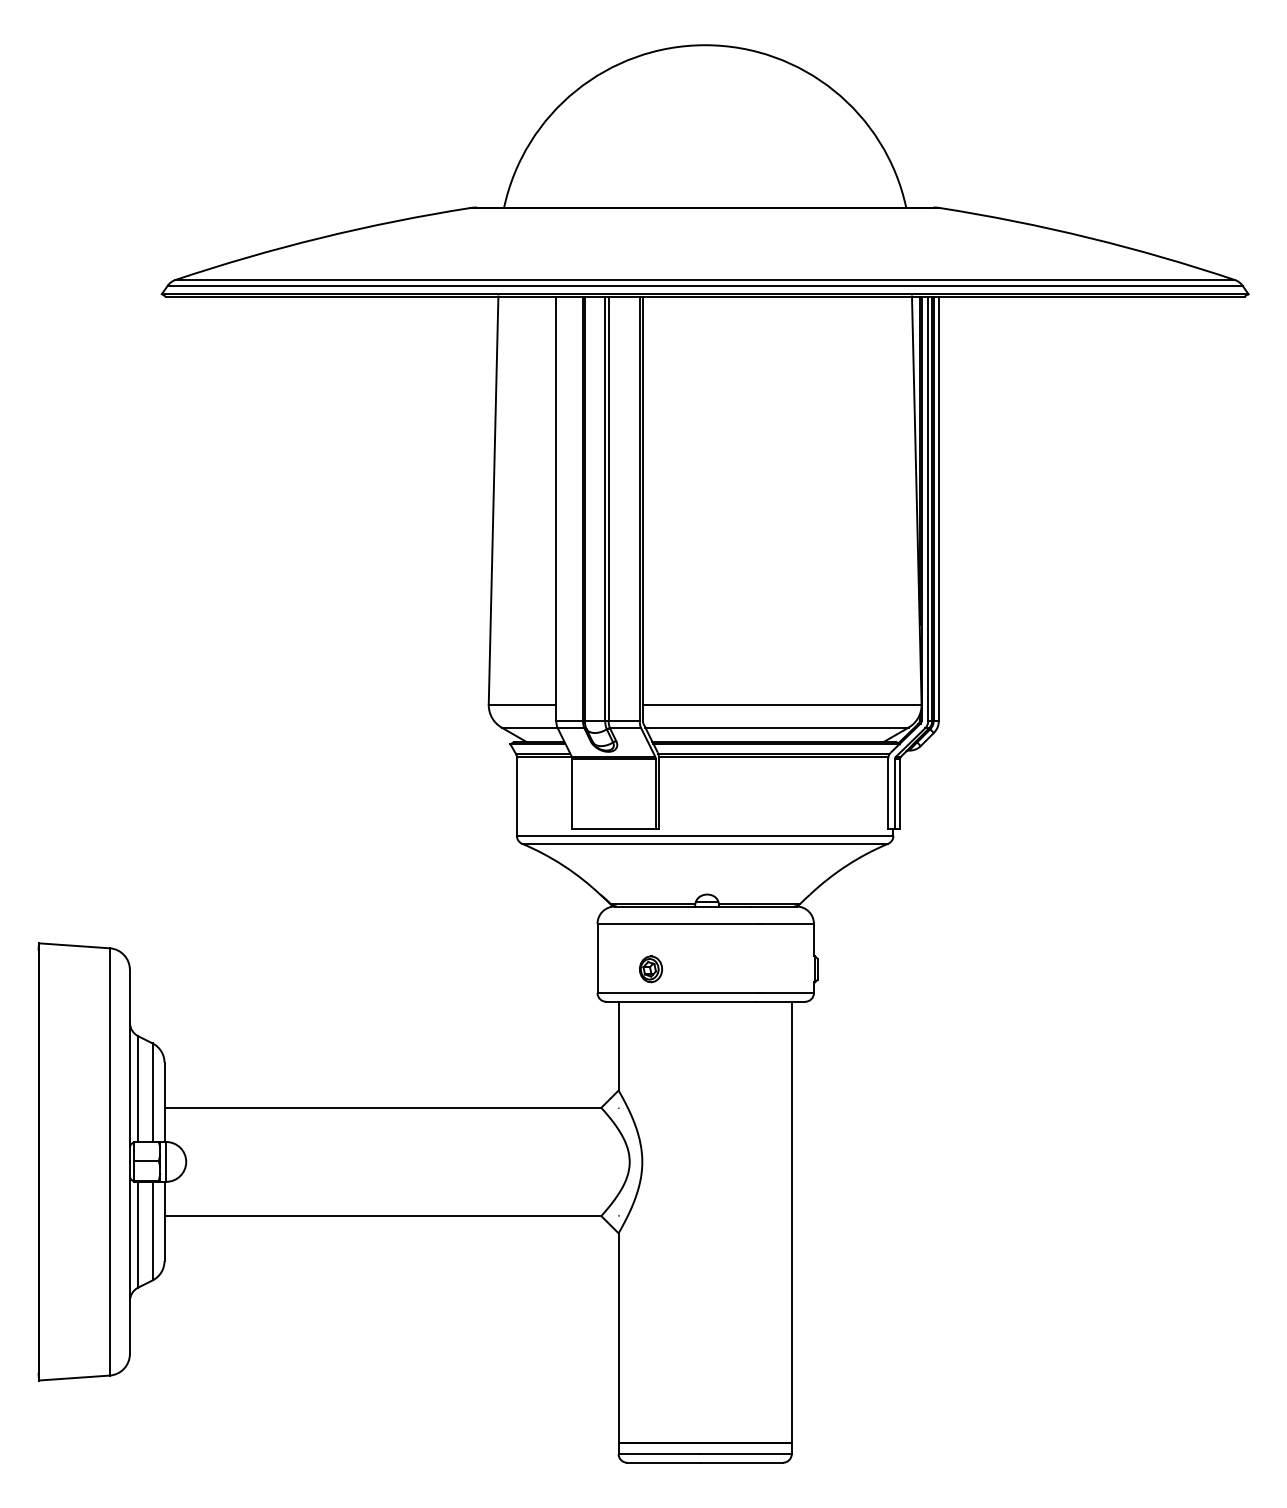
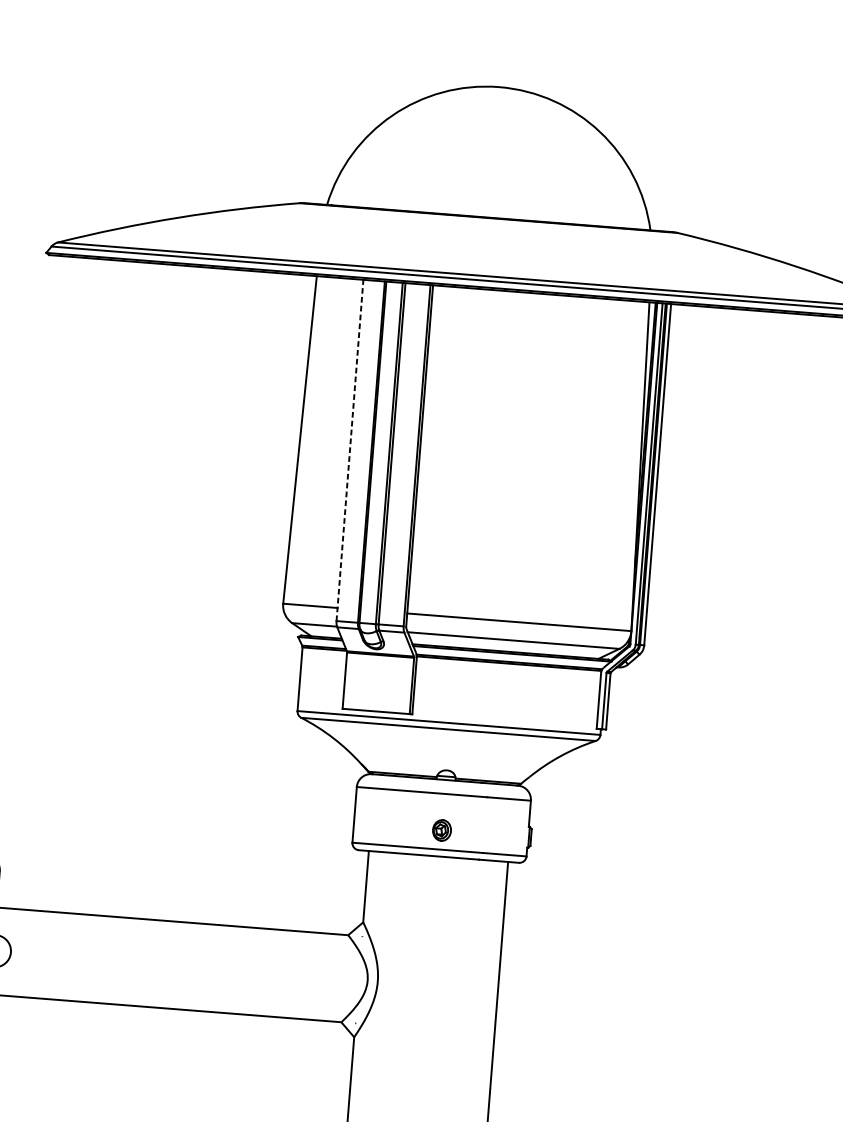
line: (556, 508) -> (350, 450), solid -> dashed
part: (651, 969) -> (442, 830), moved

